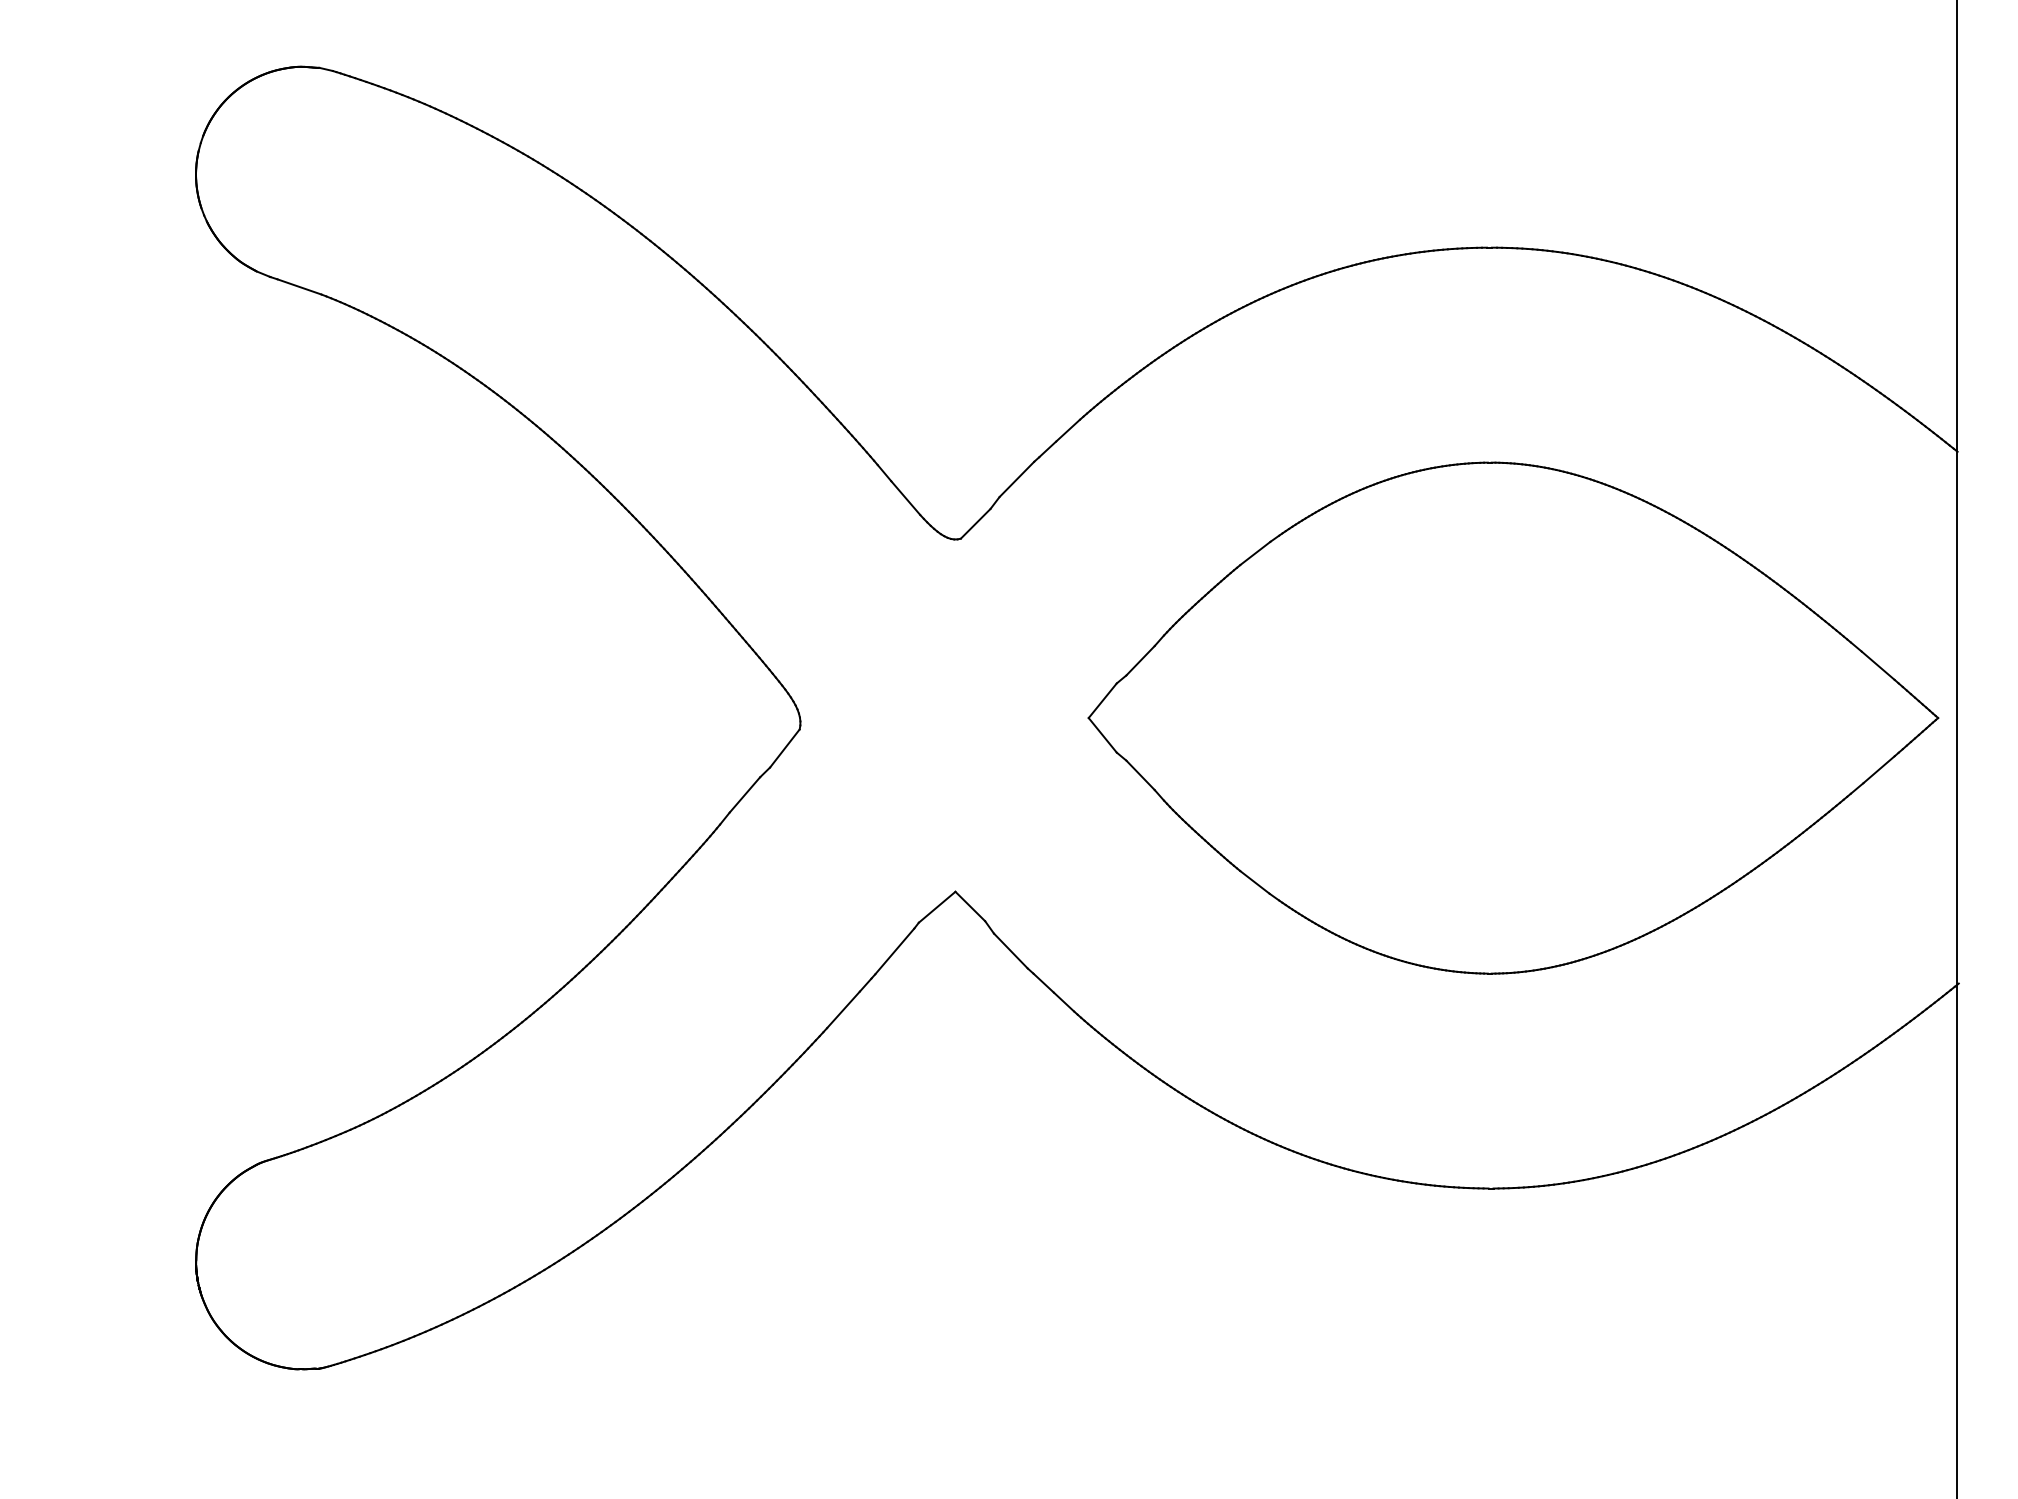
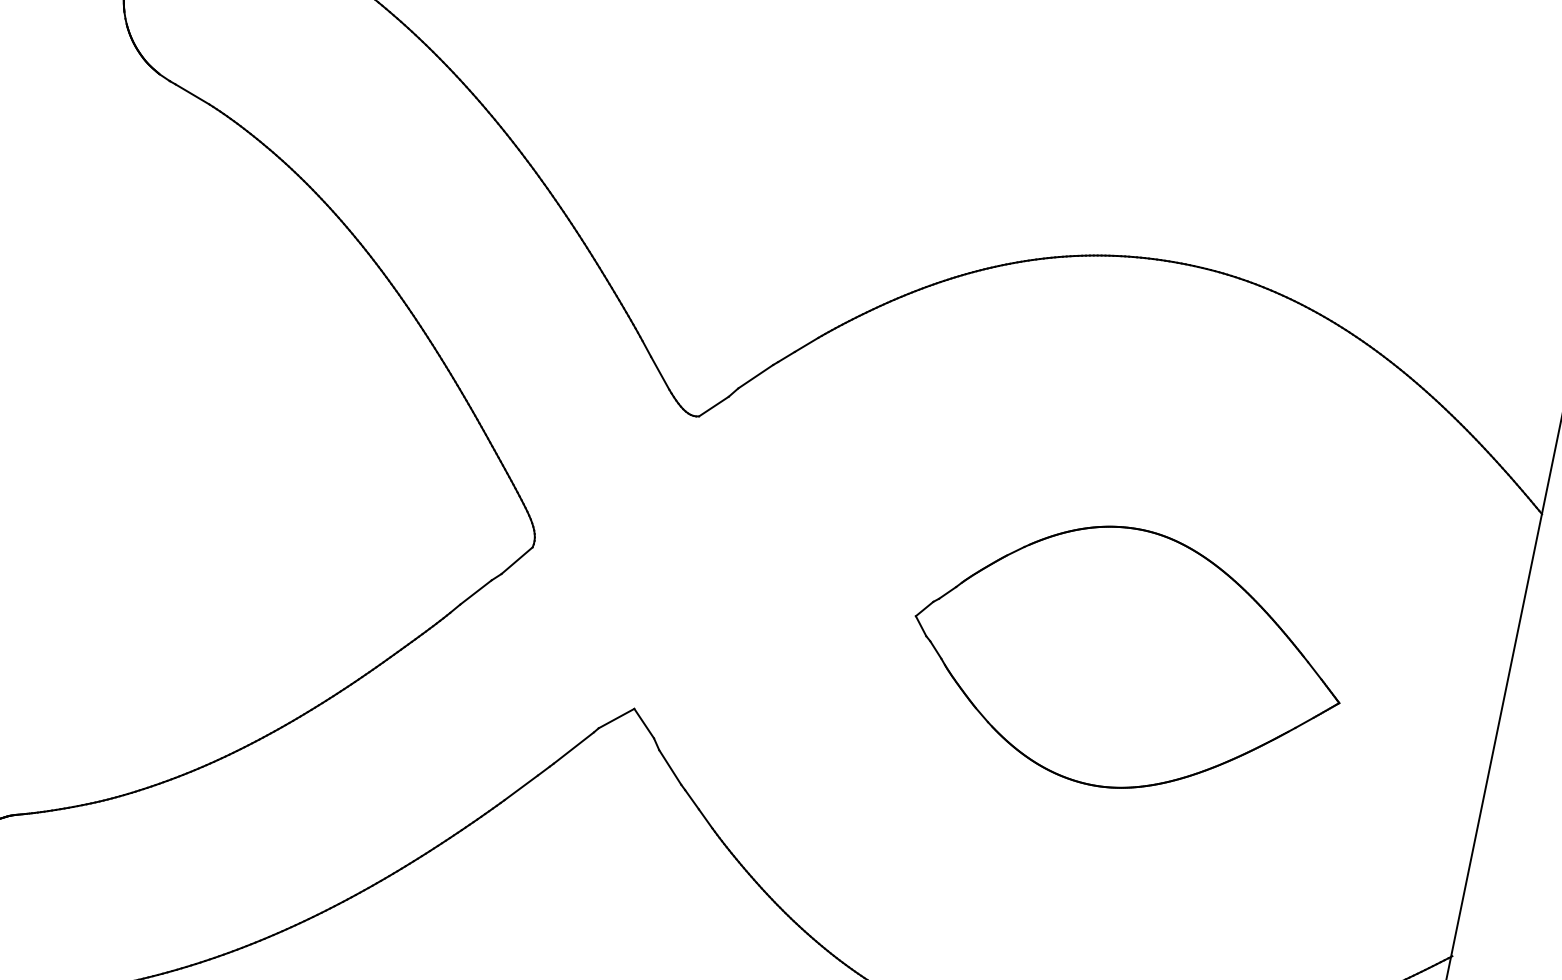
part: (1513, 717) -> (1127, 659), size x0.6

